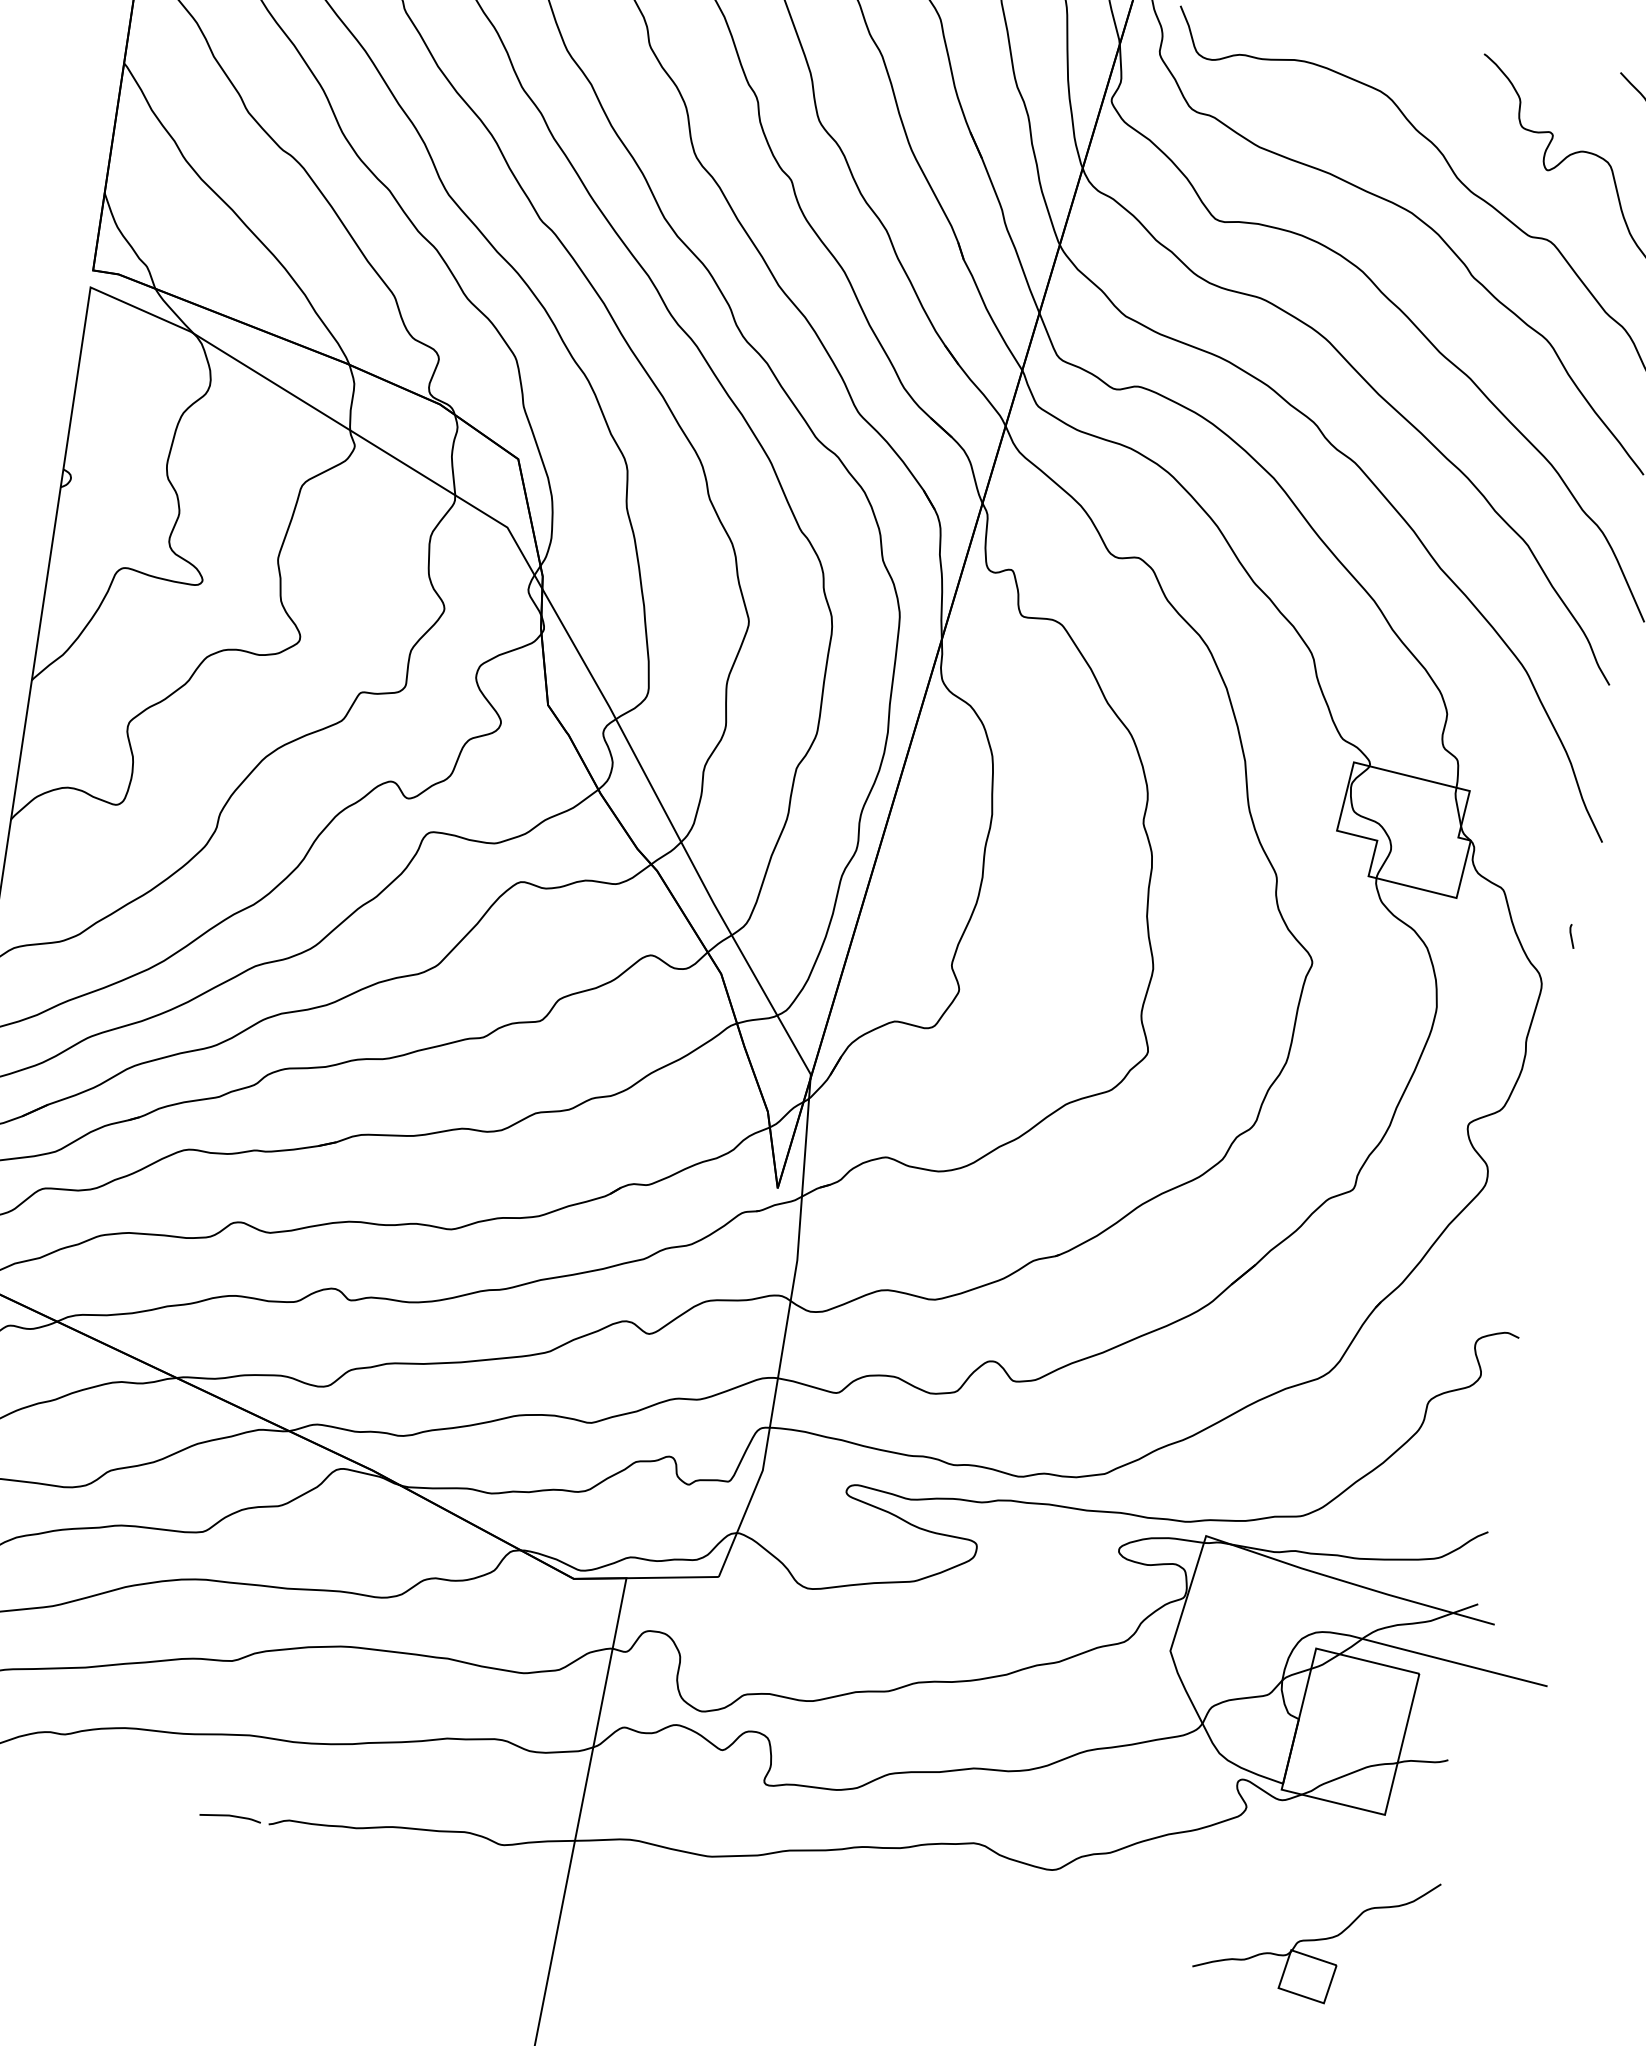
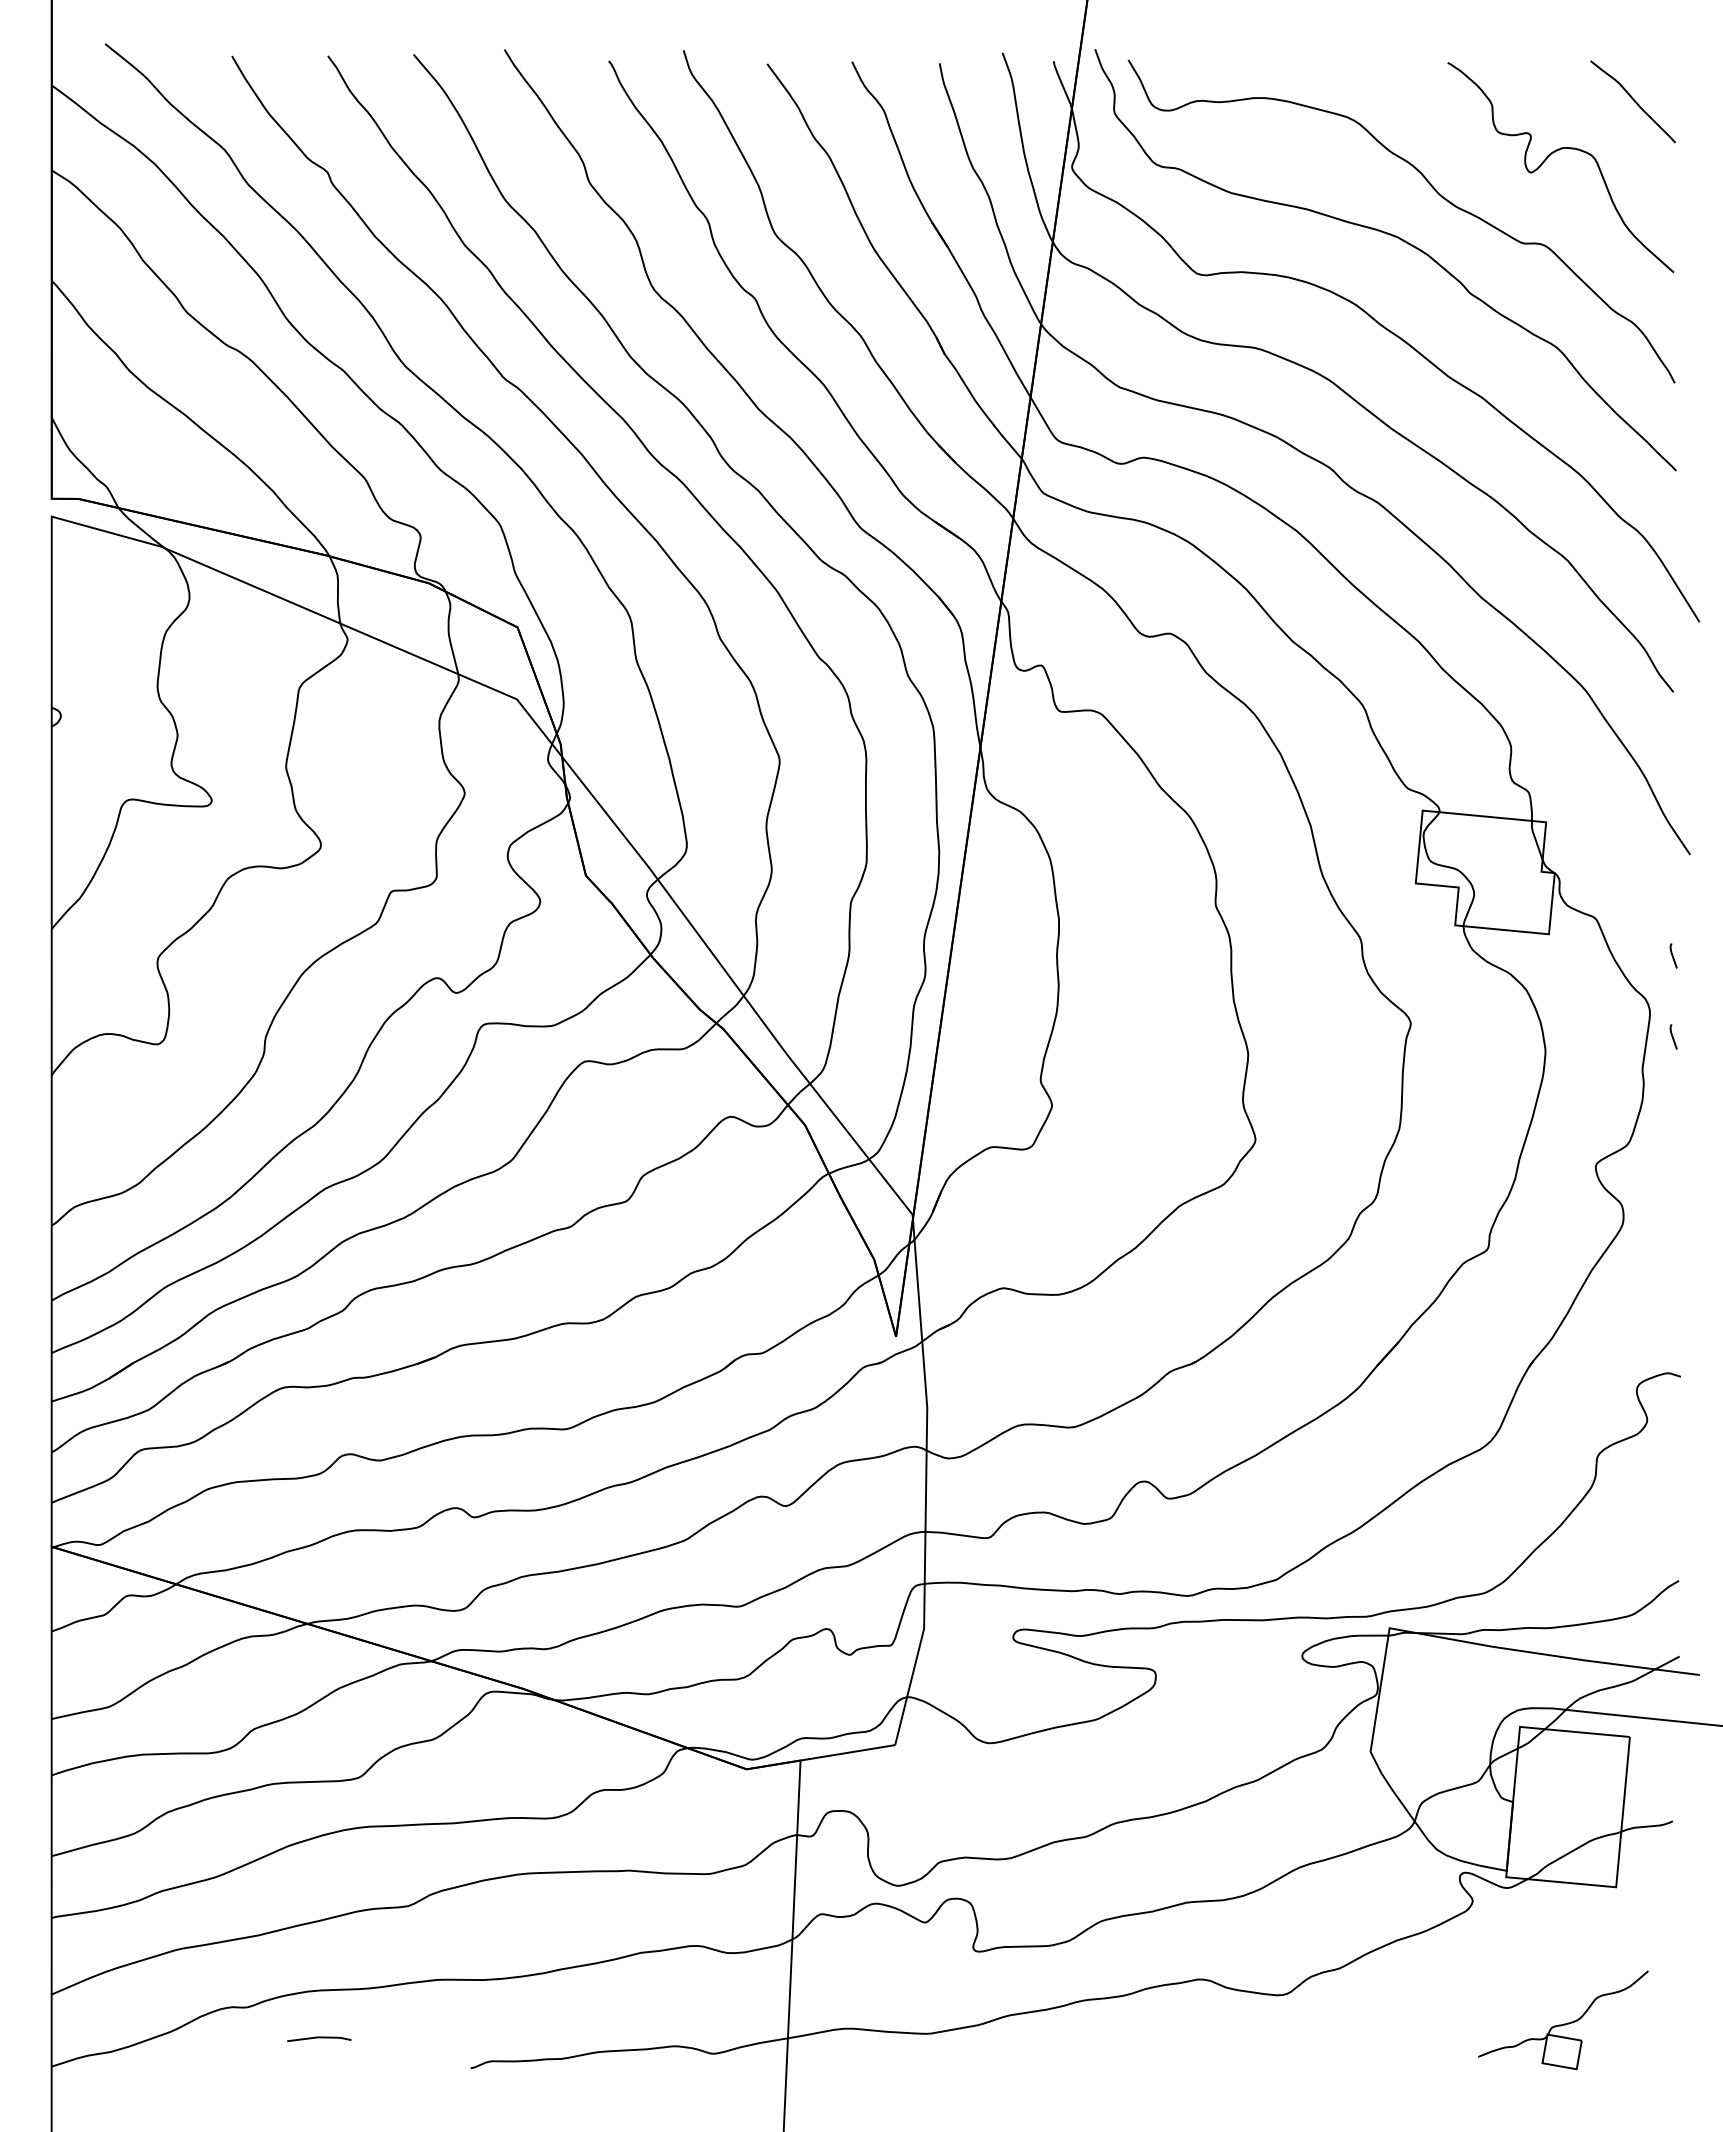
line: (1560, 1013) -> (1673, 1036), added
line: (230, 1816) -> (319, 2038), moved
part: (1315, 1934) -> (1563, 2020), size x0.7

